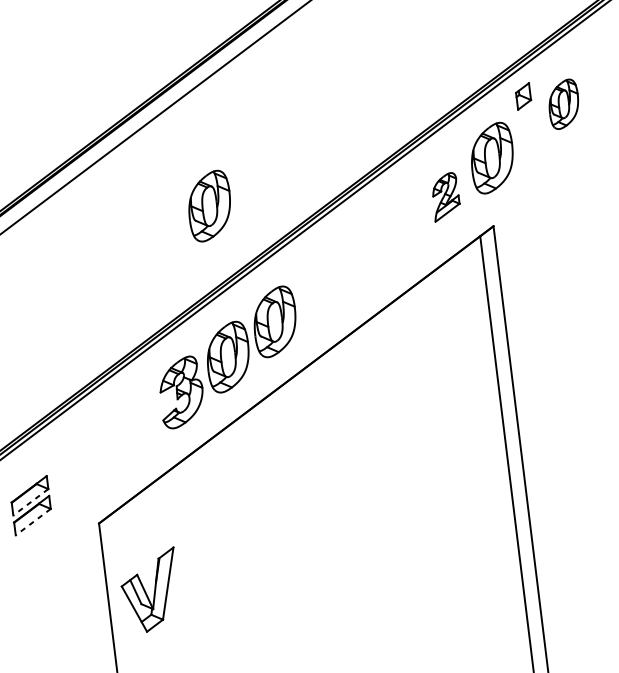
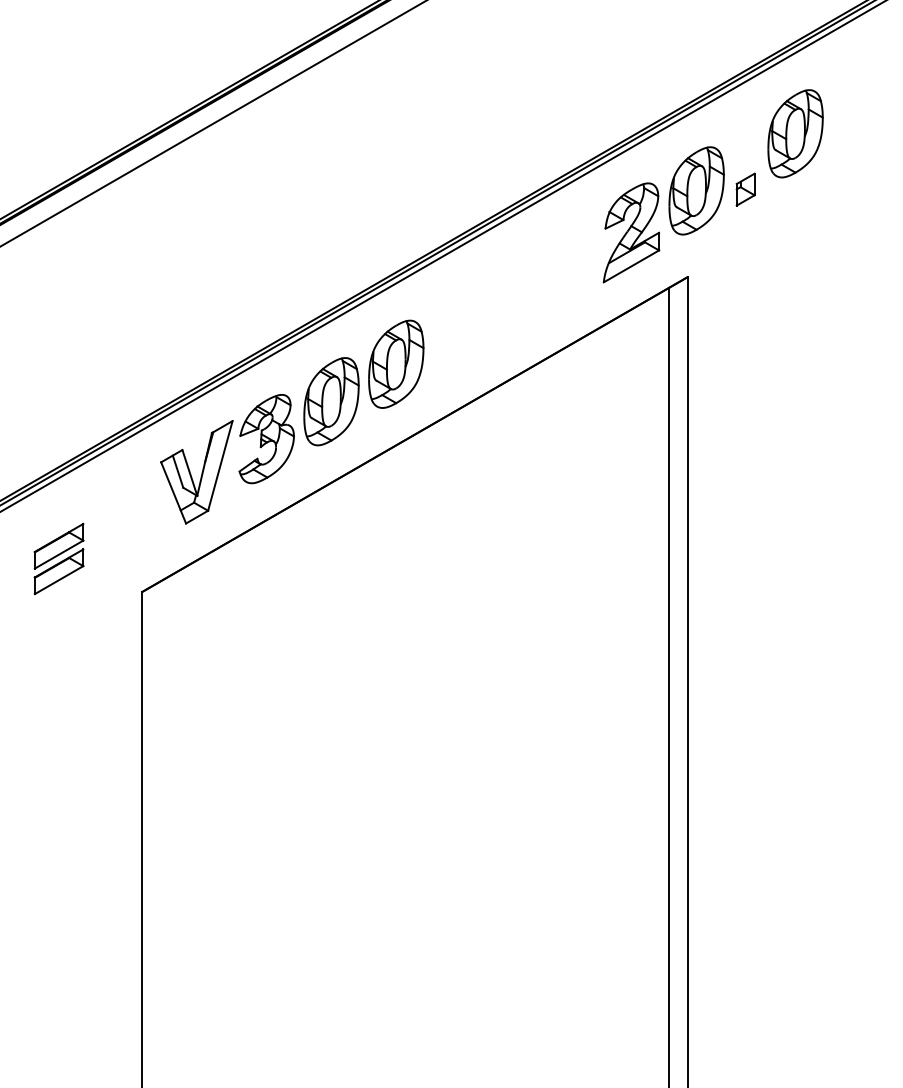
part: (523, 96) -> (745, 189), moved
part: (563, 104) -> (795, 133), size x1.43
part: (445, 196) -> (631, 232), size x1.67
part: (209, 206) -> (331, 207), removed
line: (31, 502) -> (59, 554), dashed -> solid
line: (33, 522) -> (59, 580), dashed -> solid
part: (150, 591) -> (196, 472), moved

